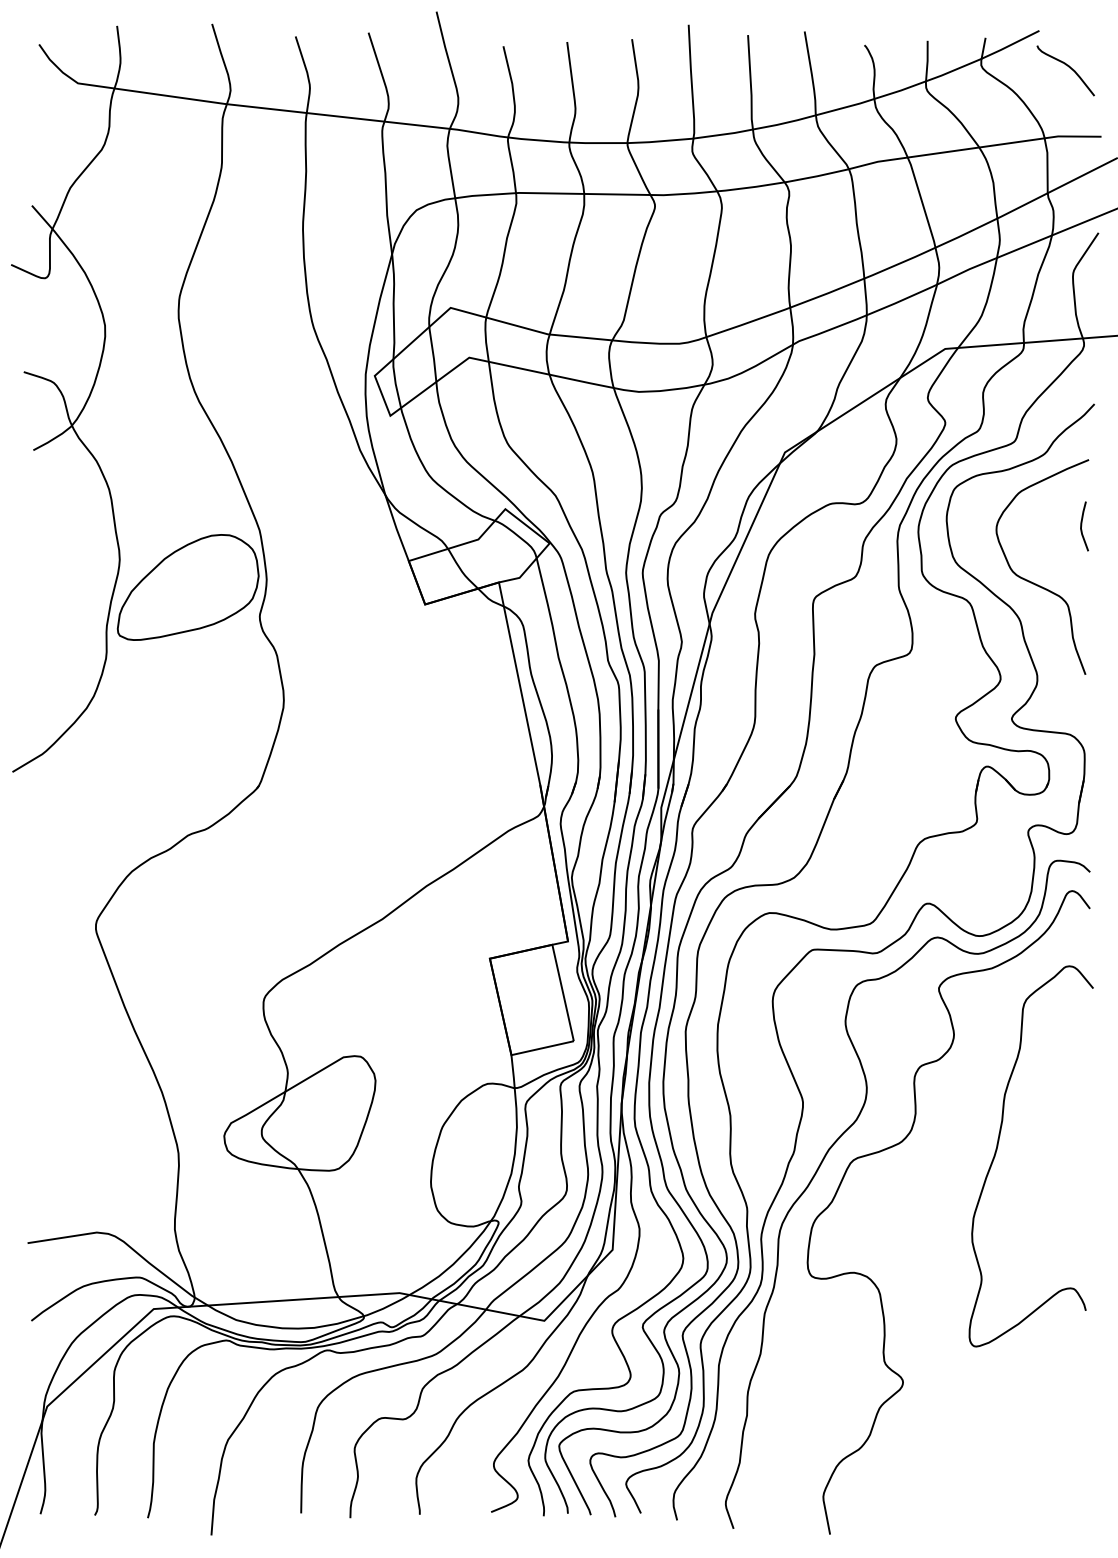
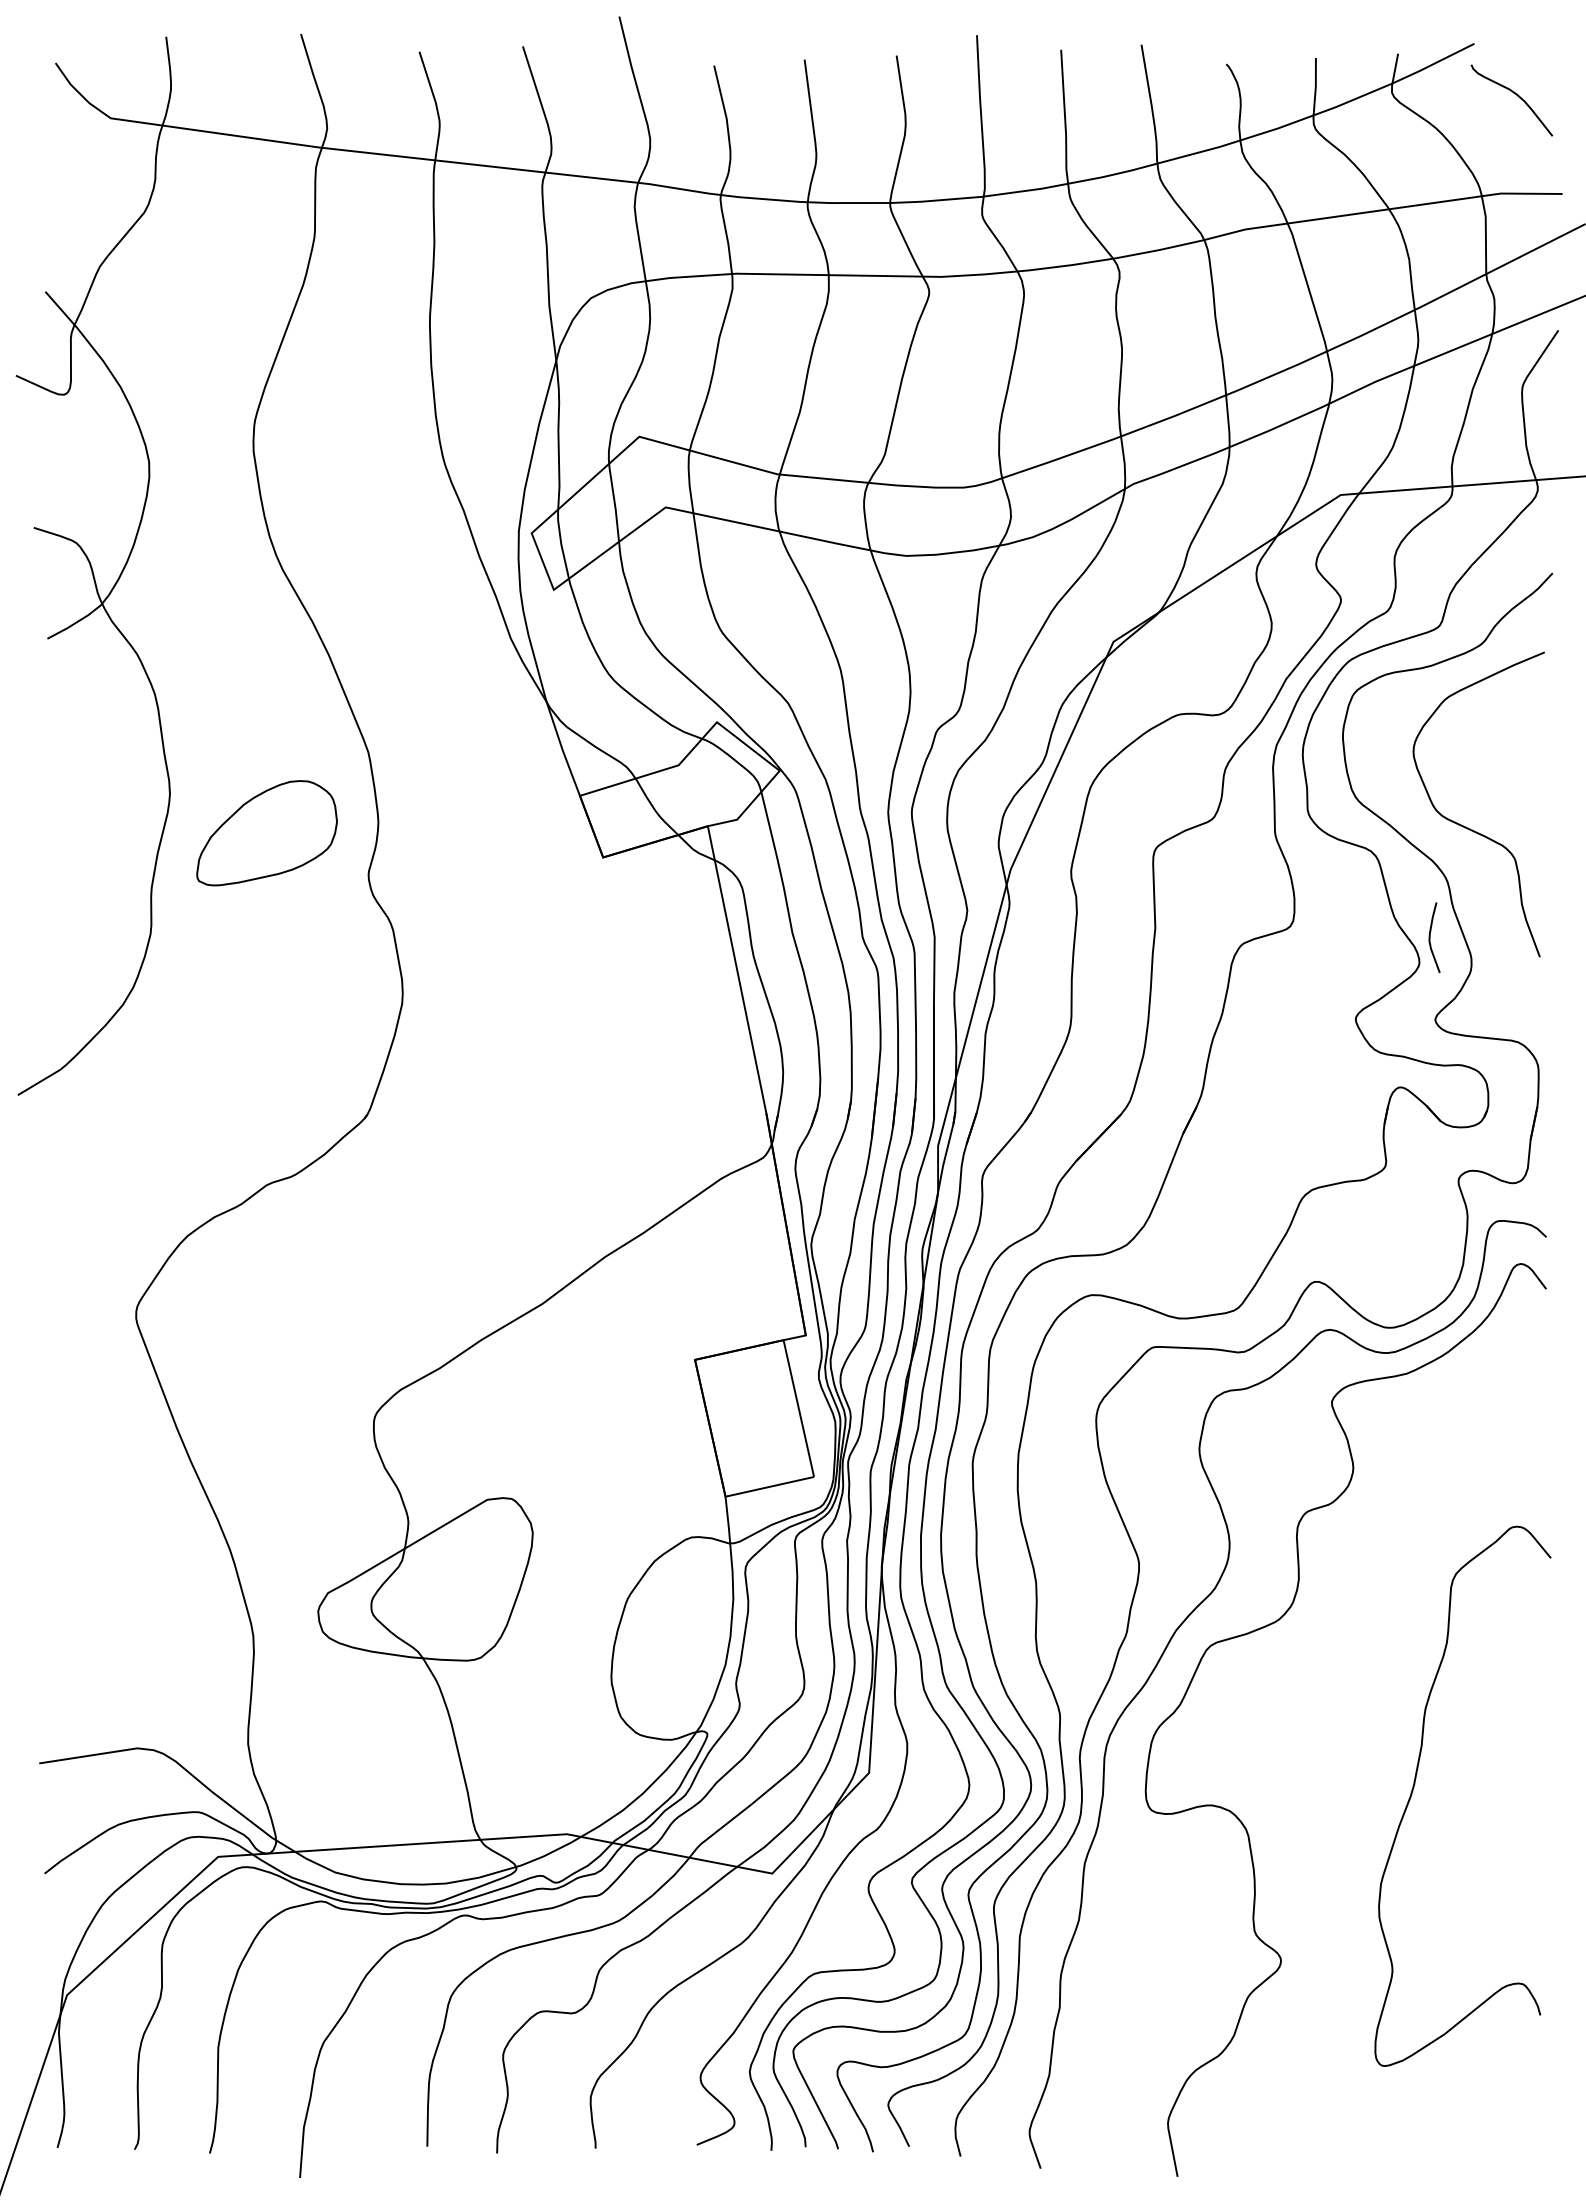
curve: (1081, 526) -> (1430, 937), moved
part: (187, 586) -> (266, 832), size x0.7
curve: (997, 1148) -> (1415, 1784), moved

